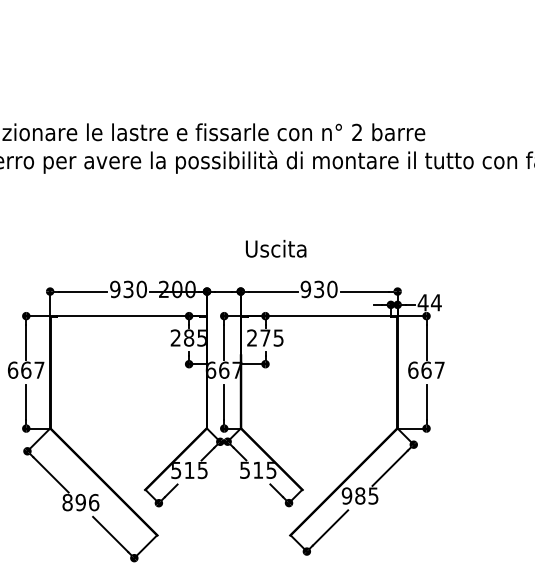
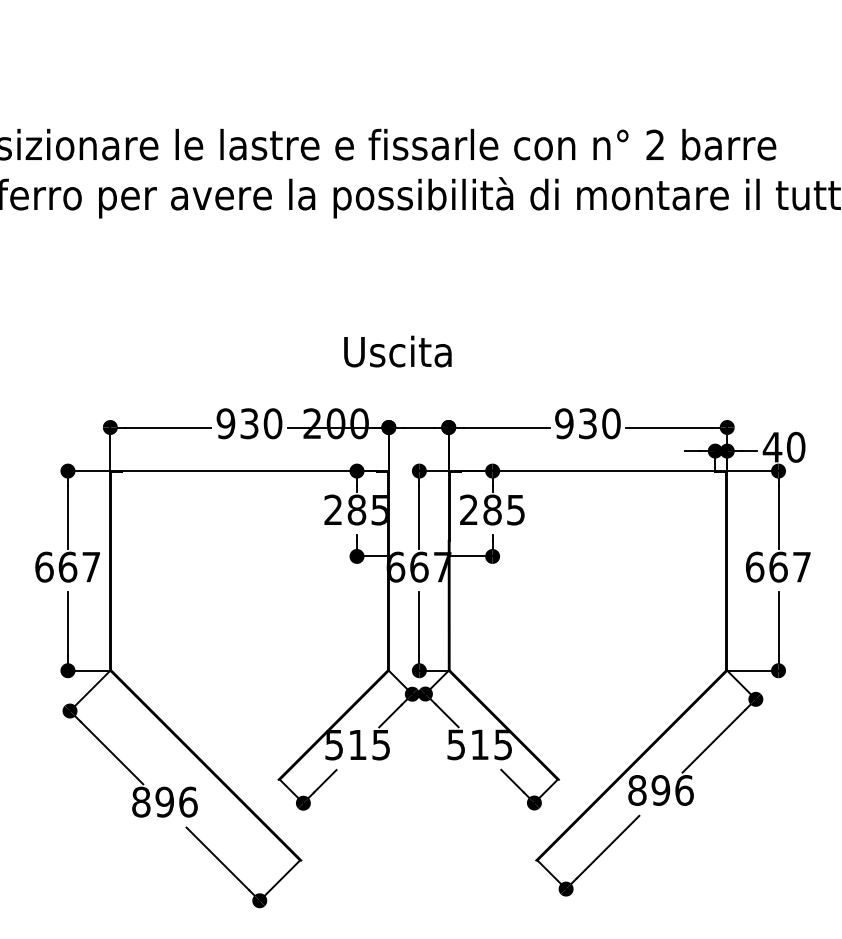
text: (275, 248) -> (396, 351), moved
text: (435, 302) -> (794, 446), 44 -> 40
text: (265, 337) -> (492, 509), 275 -> 285
text: (359, 495) -> (659, 789), 985 -> 896

